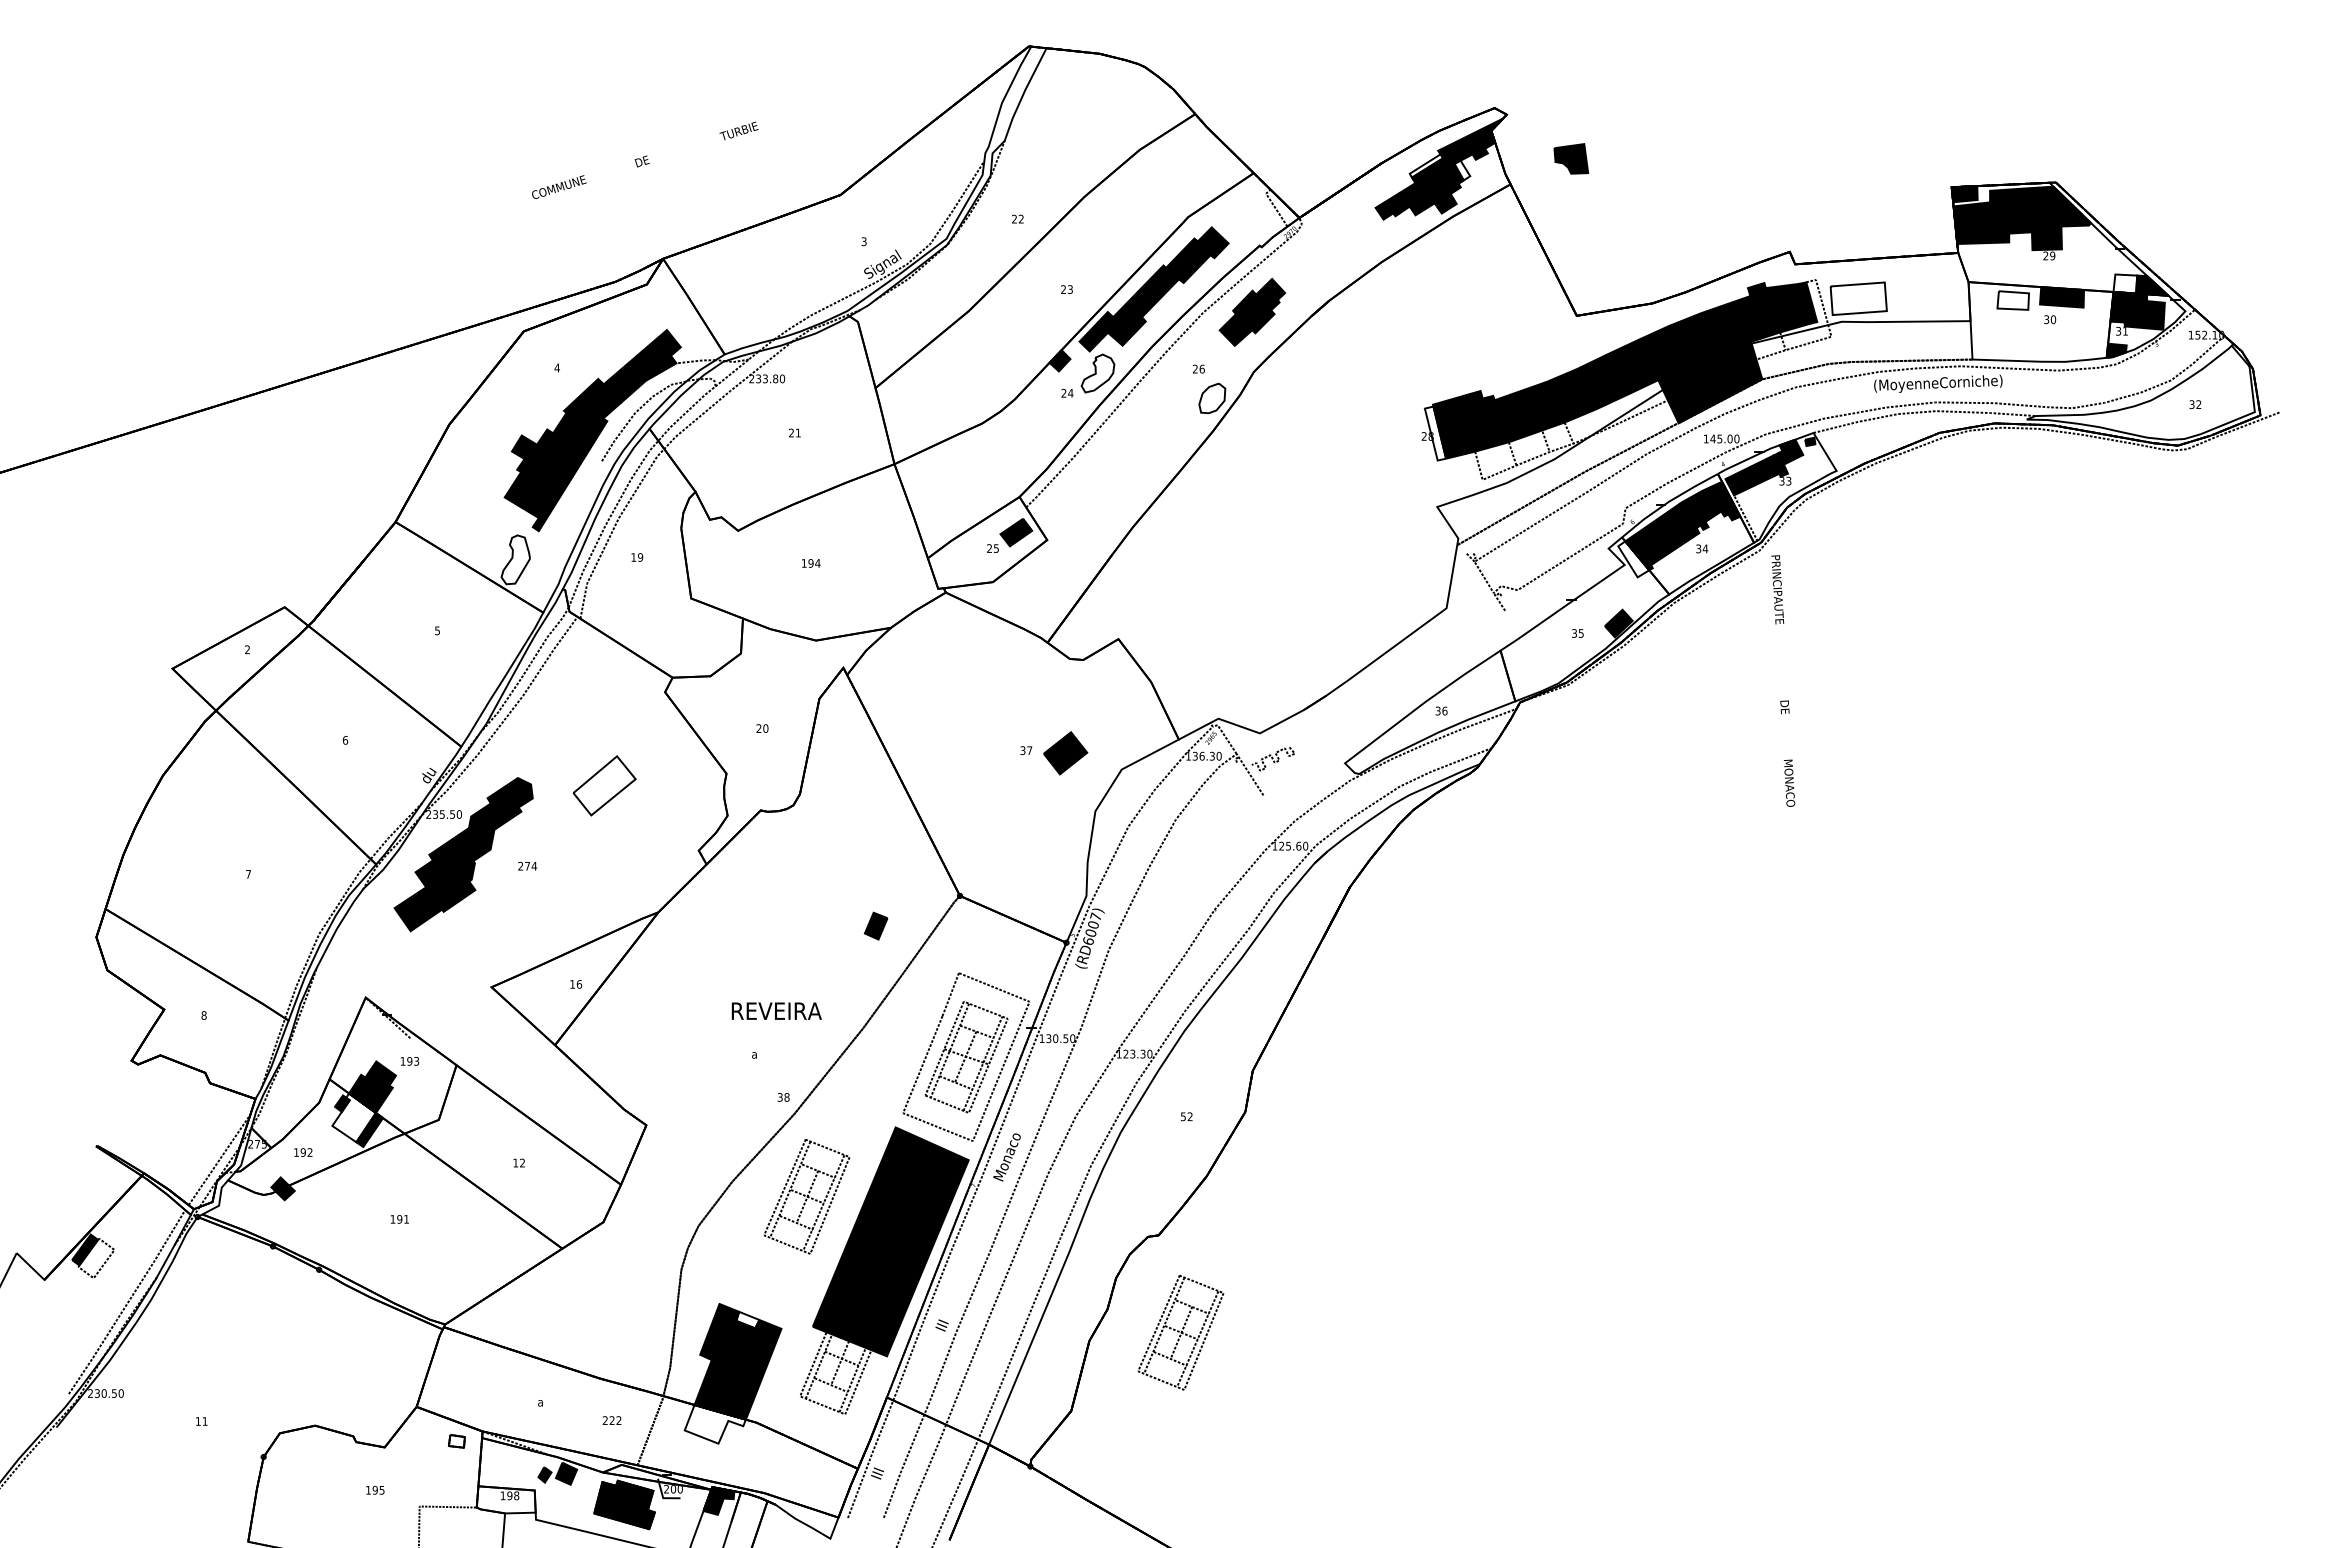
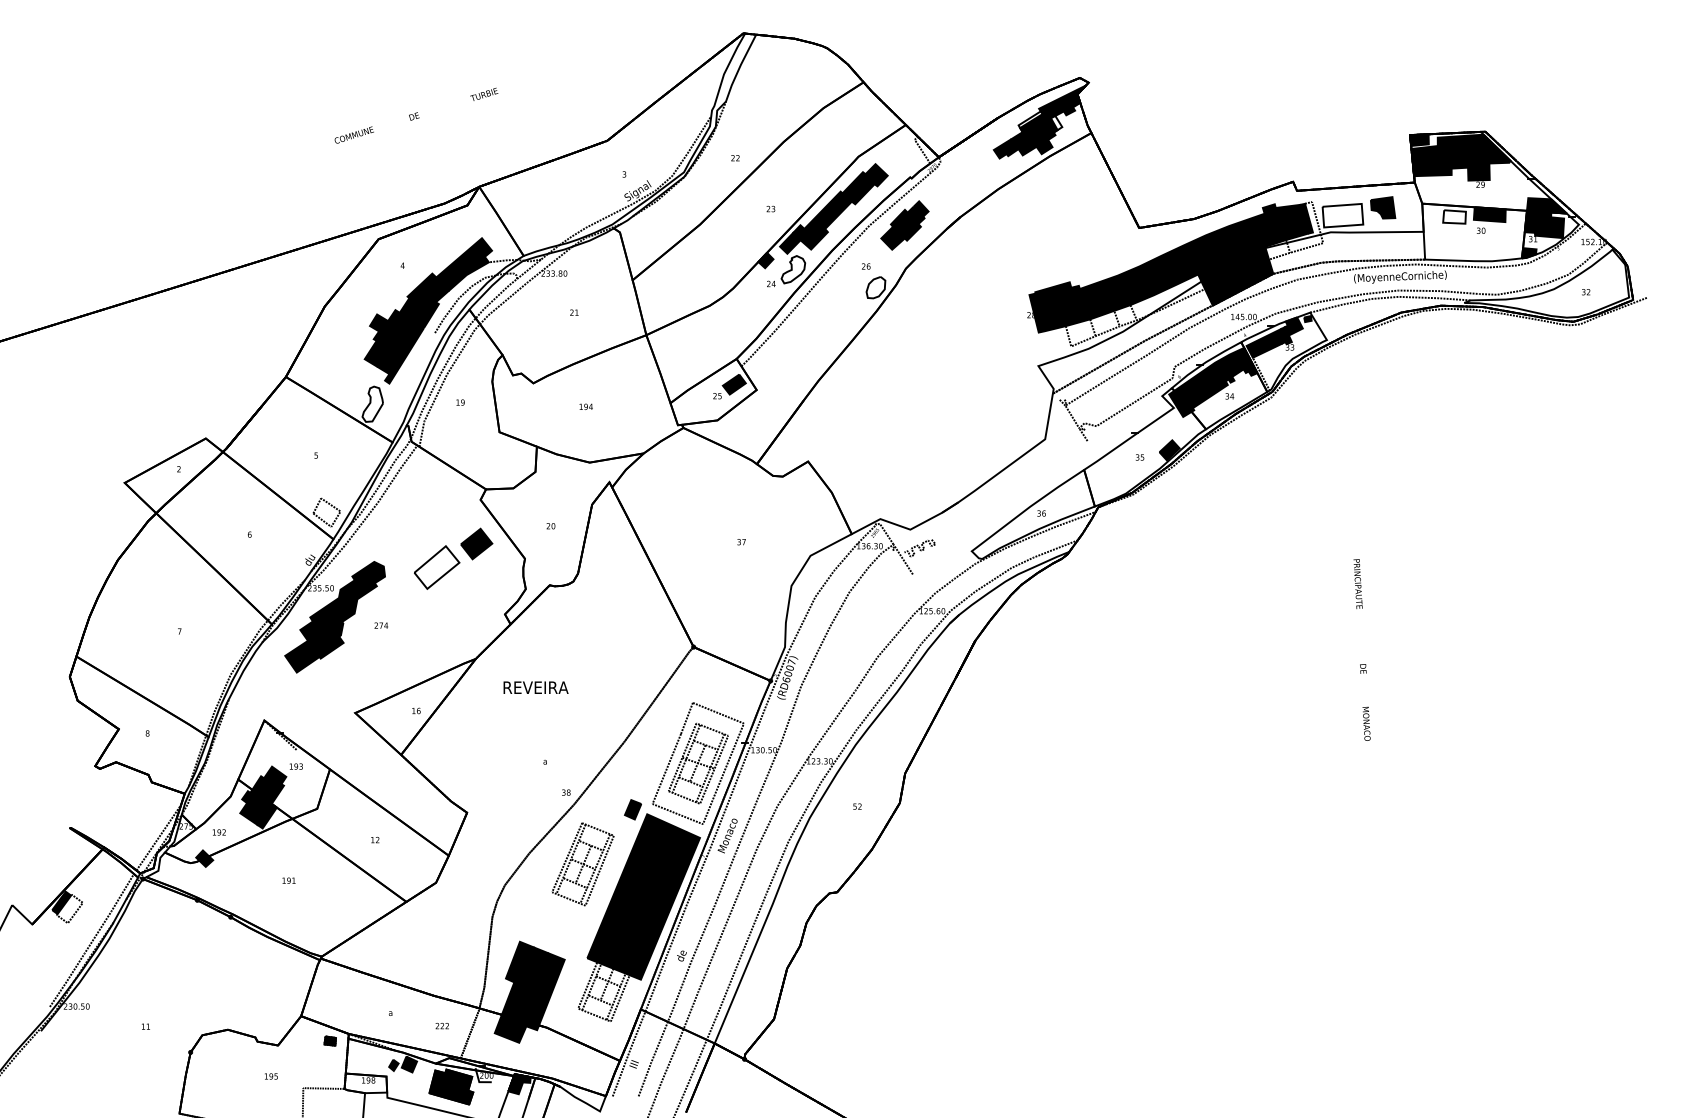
part: (1571, 158) -> (1383, 207), moved
text: (645, 159) -> (416, 115), moved
fill: (2125, 283) -> (1535, 204), added
fill: (1435, 433) -> (1037, 313), added
fill: (1633, 559) -> (1180, 404), added
text: (1783, 680) -> (1362, 649), moved
part: (457, 700) -> (330, 505), added
part: (1065, 753) -> (476, 544), moved
part: (875, 925) -> (632, 809), moved
text: (776, 1010) -> (535, 687), moved
fill: (353, 1117) -> (255, 807), added
fill: (747, 1319) -> (540, 953), added
text: (942, 1323) -> (681, 955), III -> de
part: (1180, 1332) -> (852, 962), removed
fill: (714, 1424) -> (516, 1028), added
fill: (456, 1440) -> (329, 1040), added

